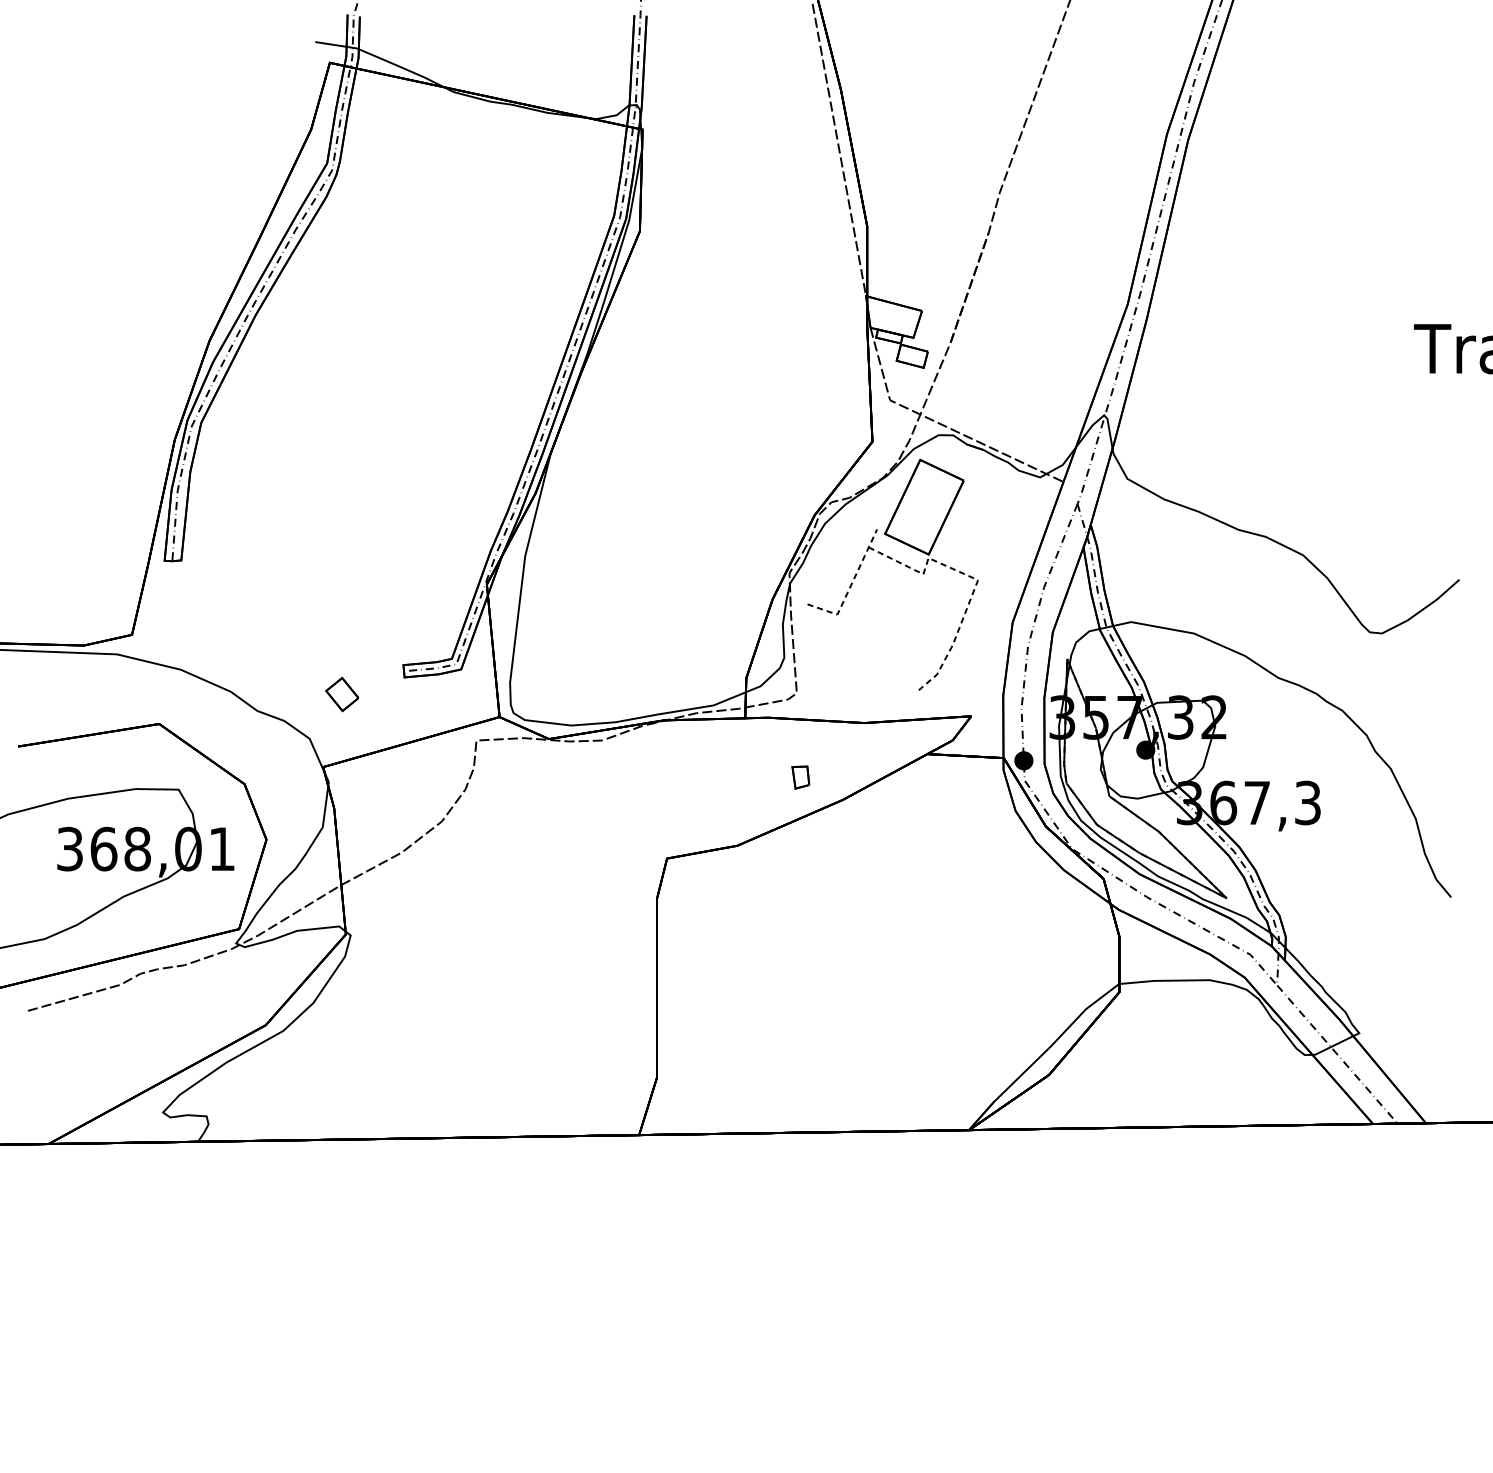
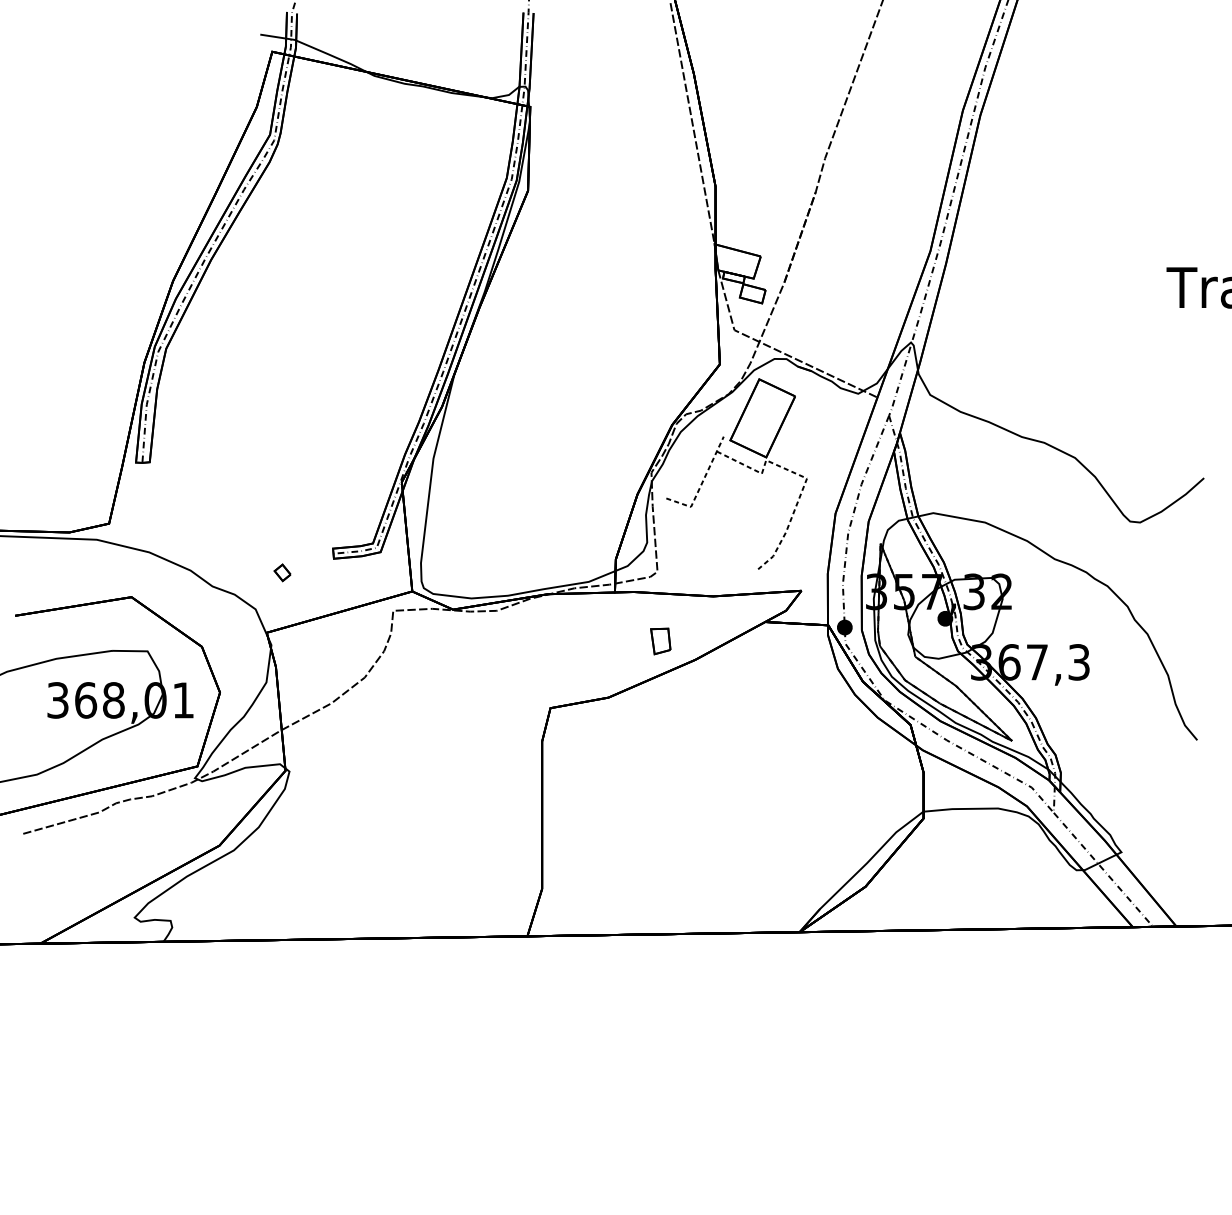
part: (342, 694) -> (282, 572), size x0.6
part: (800, 777) -> (660, 641), size x1.4

